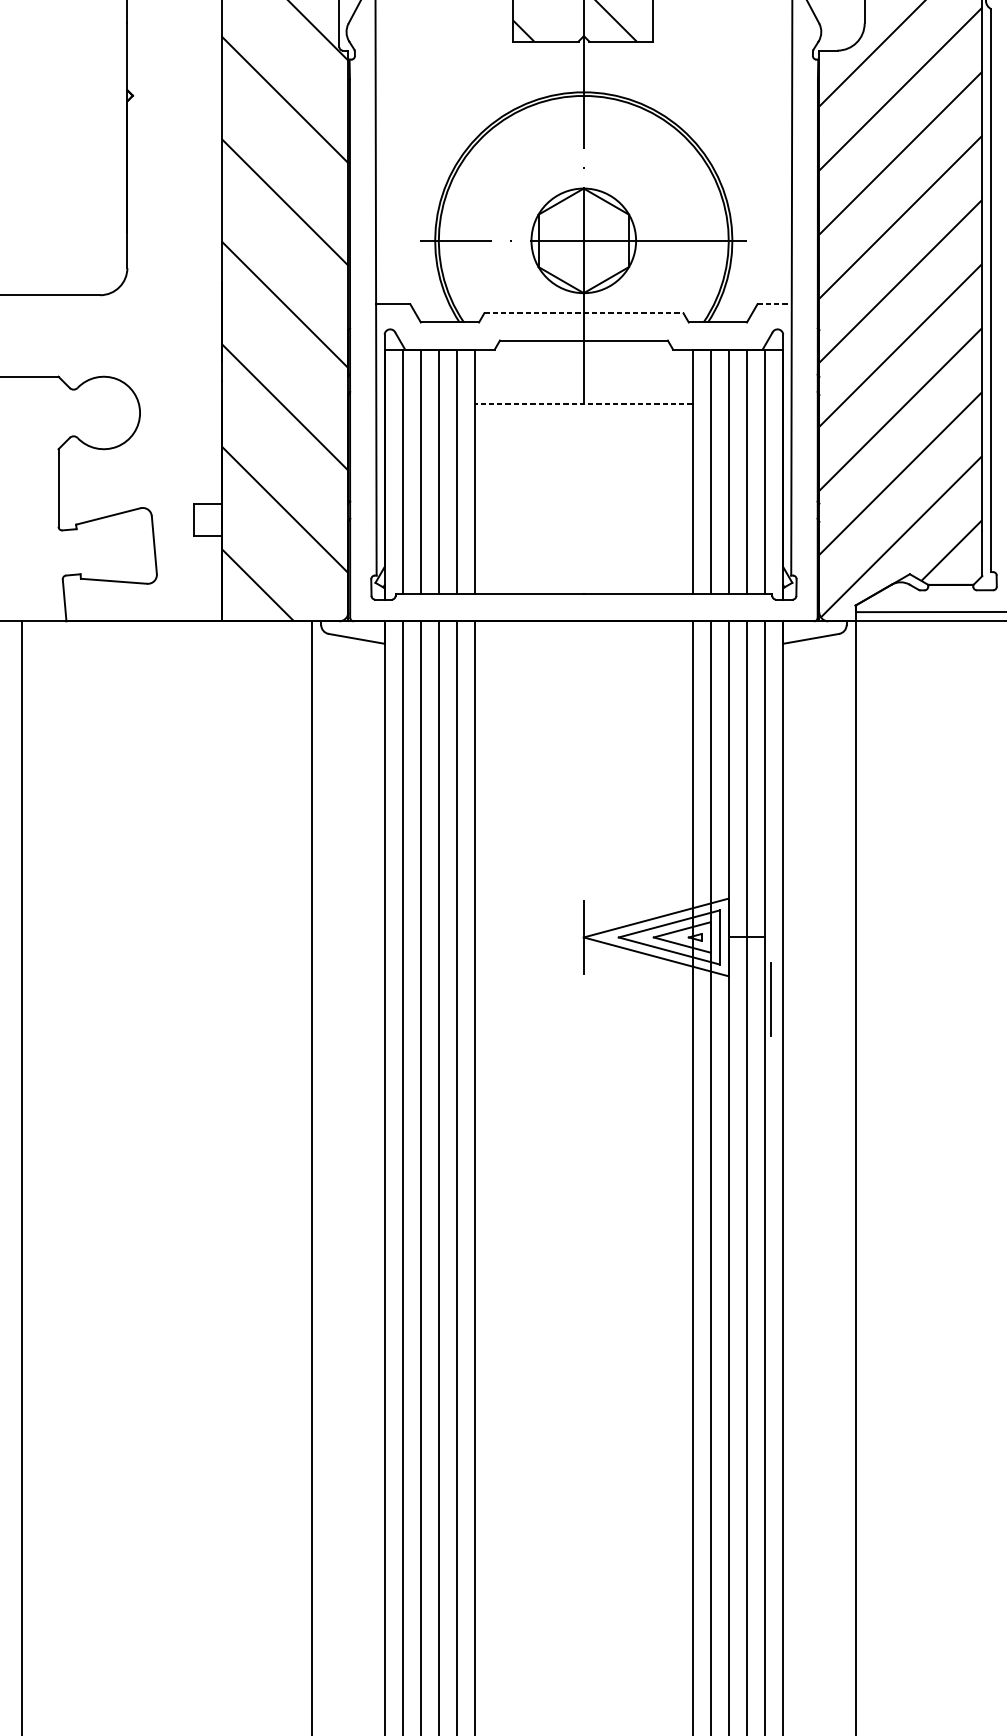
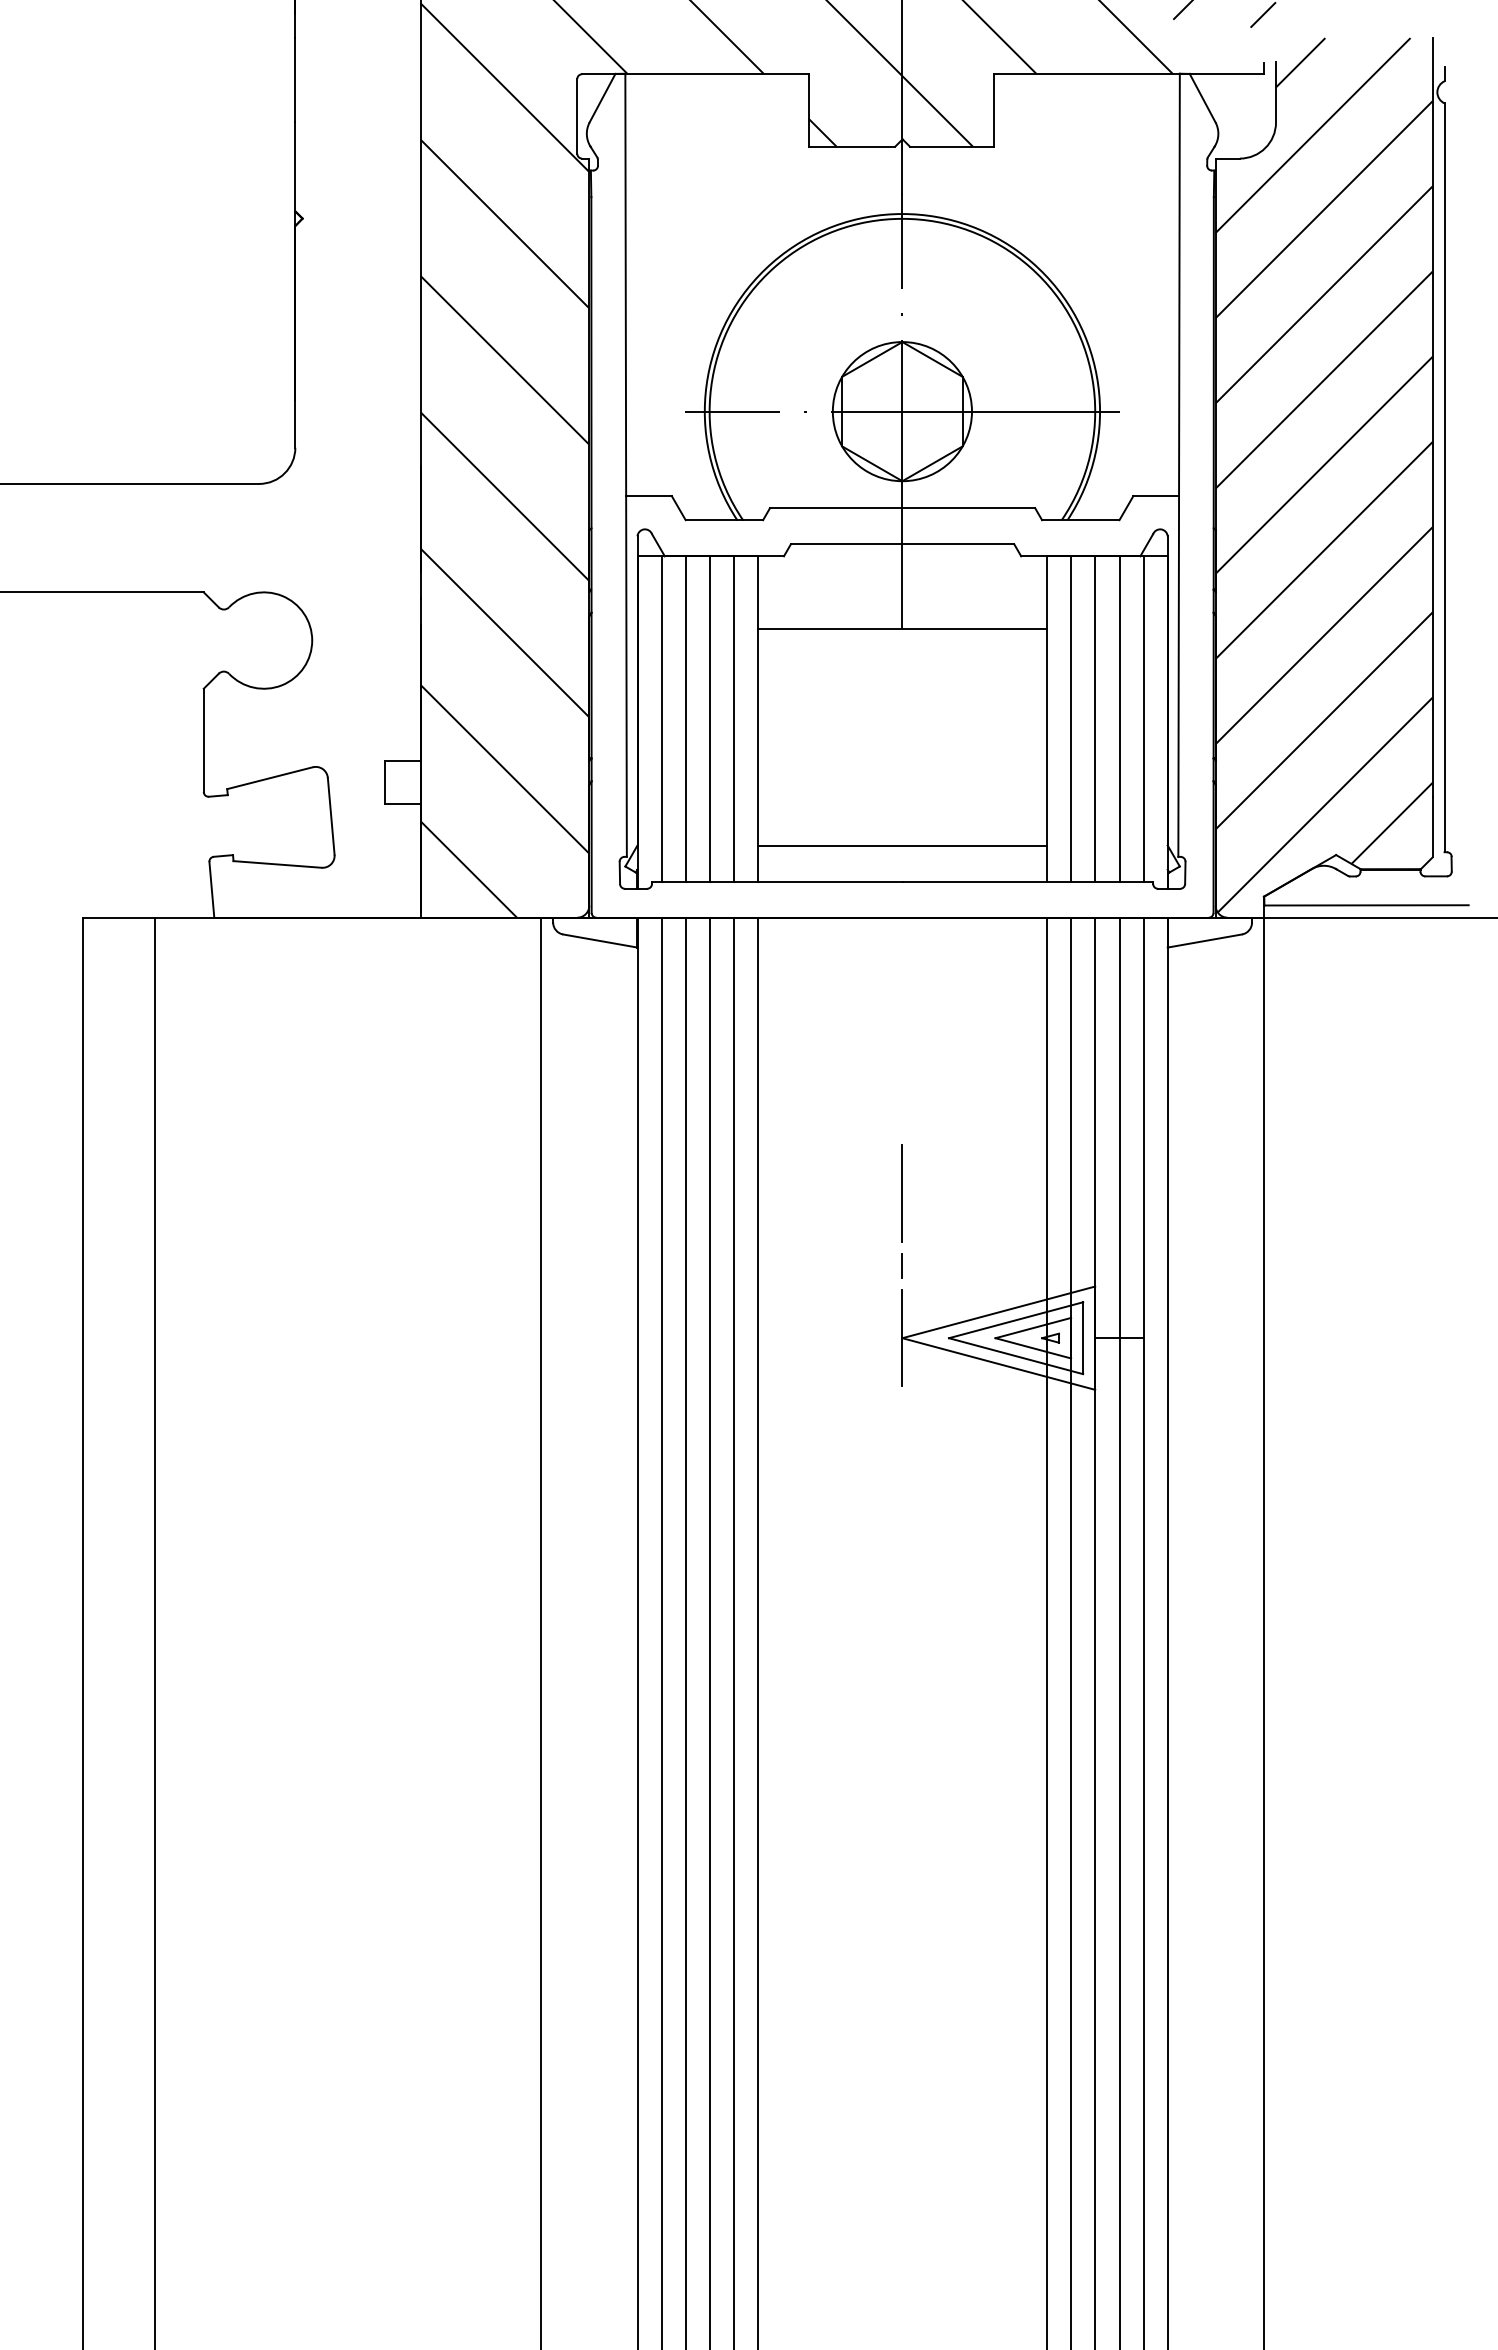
line: (774, 304) -> (1156, 496), dashed -> solid
line: (583, 313) -> (902, 508), dashed -> solid
line: (583, 403) -> (902, 628), dashed -> solid
line: (583, 567) -> (902, 845), added
line: (583, 882) -> (902, 1265), added
line: (770, 999) -> (901, 1193), moved

